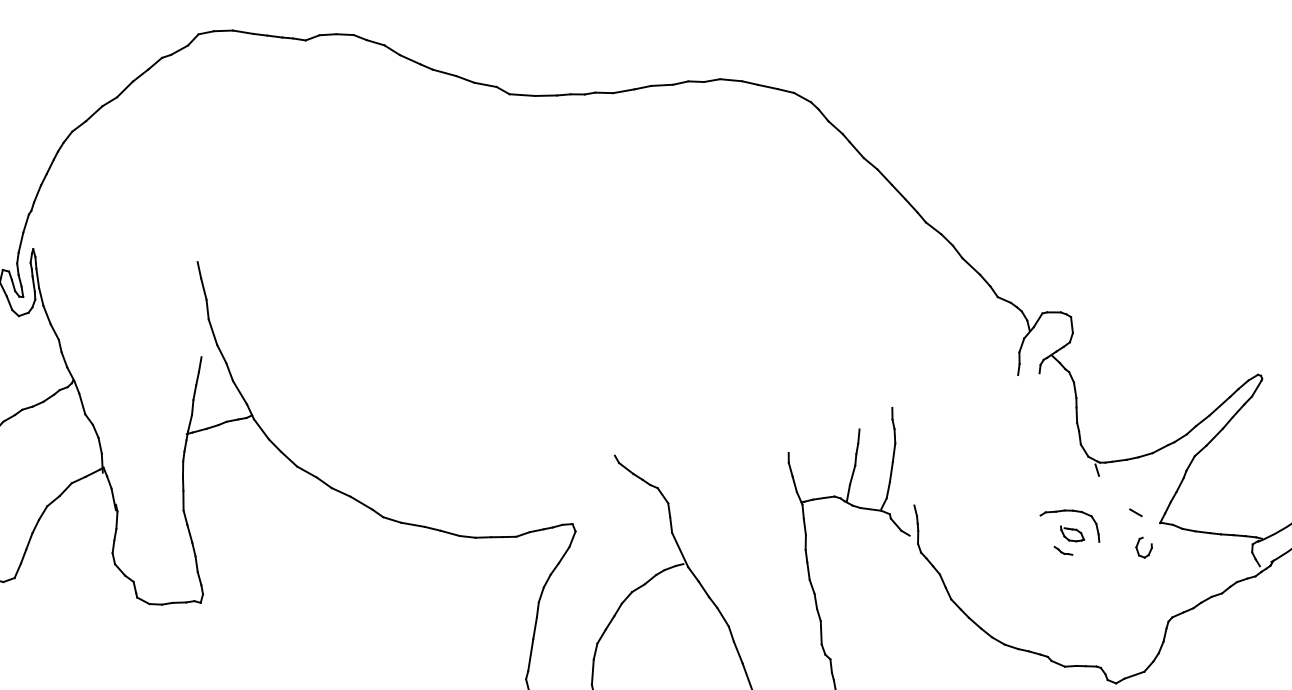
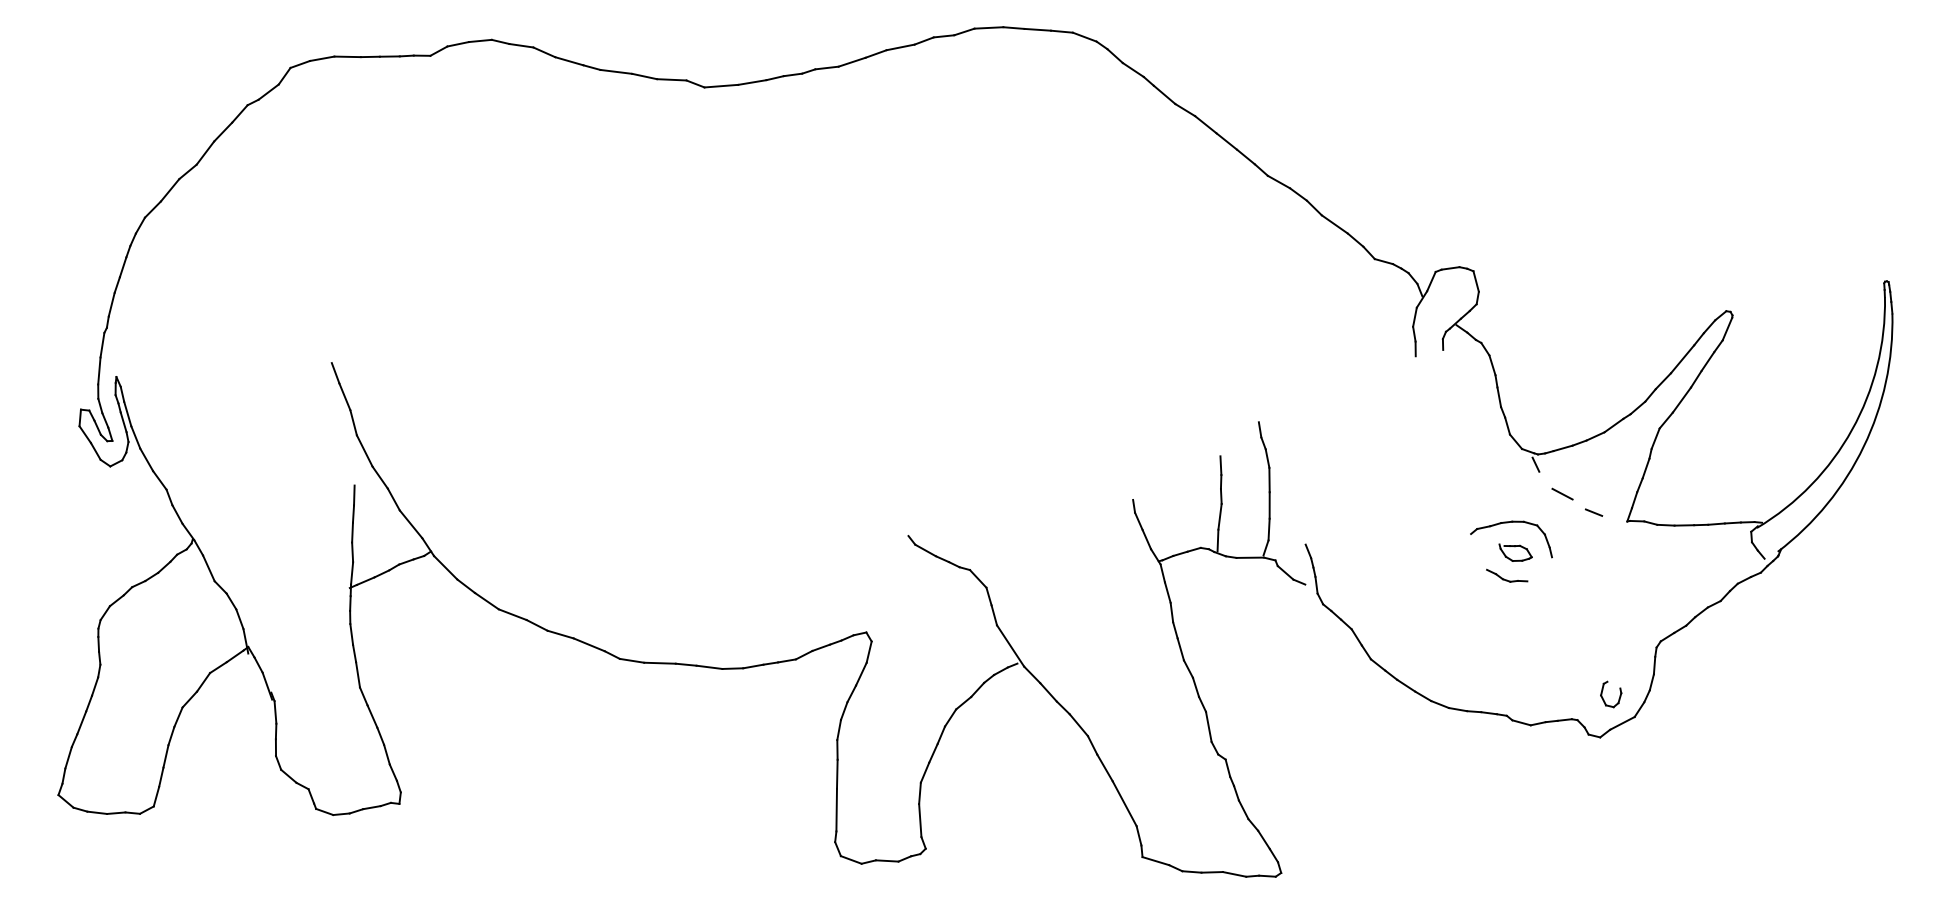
line: (1114, 494) -> (1562, 493), added
part: (1150, 549) -> (1619, 695), moved
part: (1063, 550) -> (1507, 575), size x1.67

